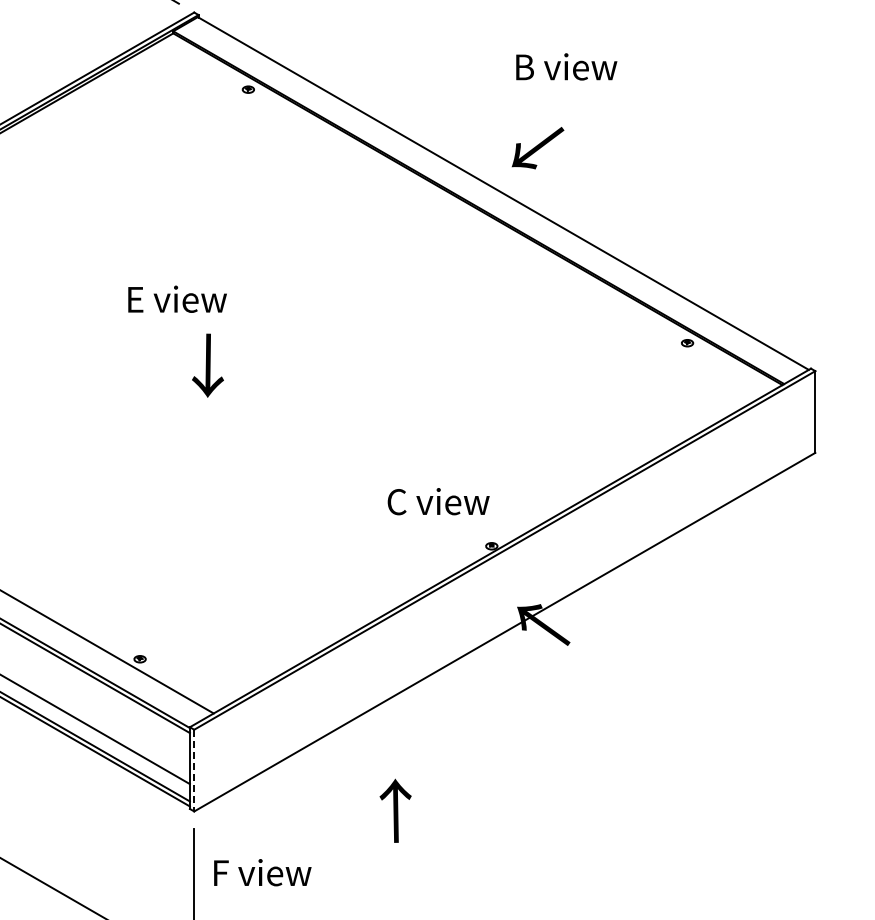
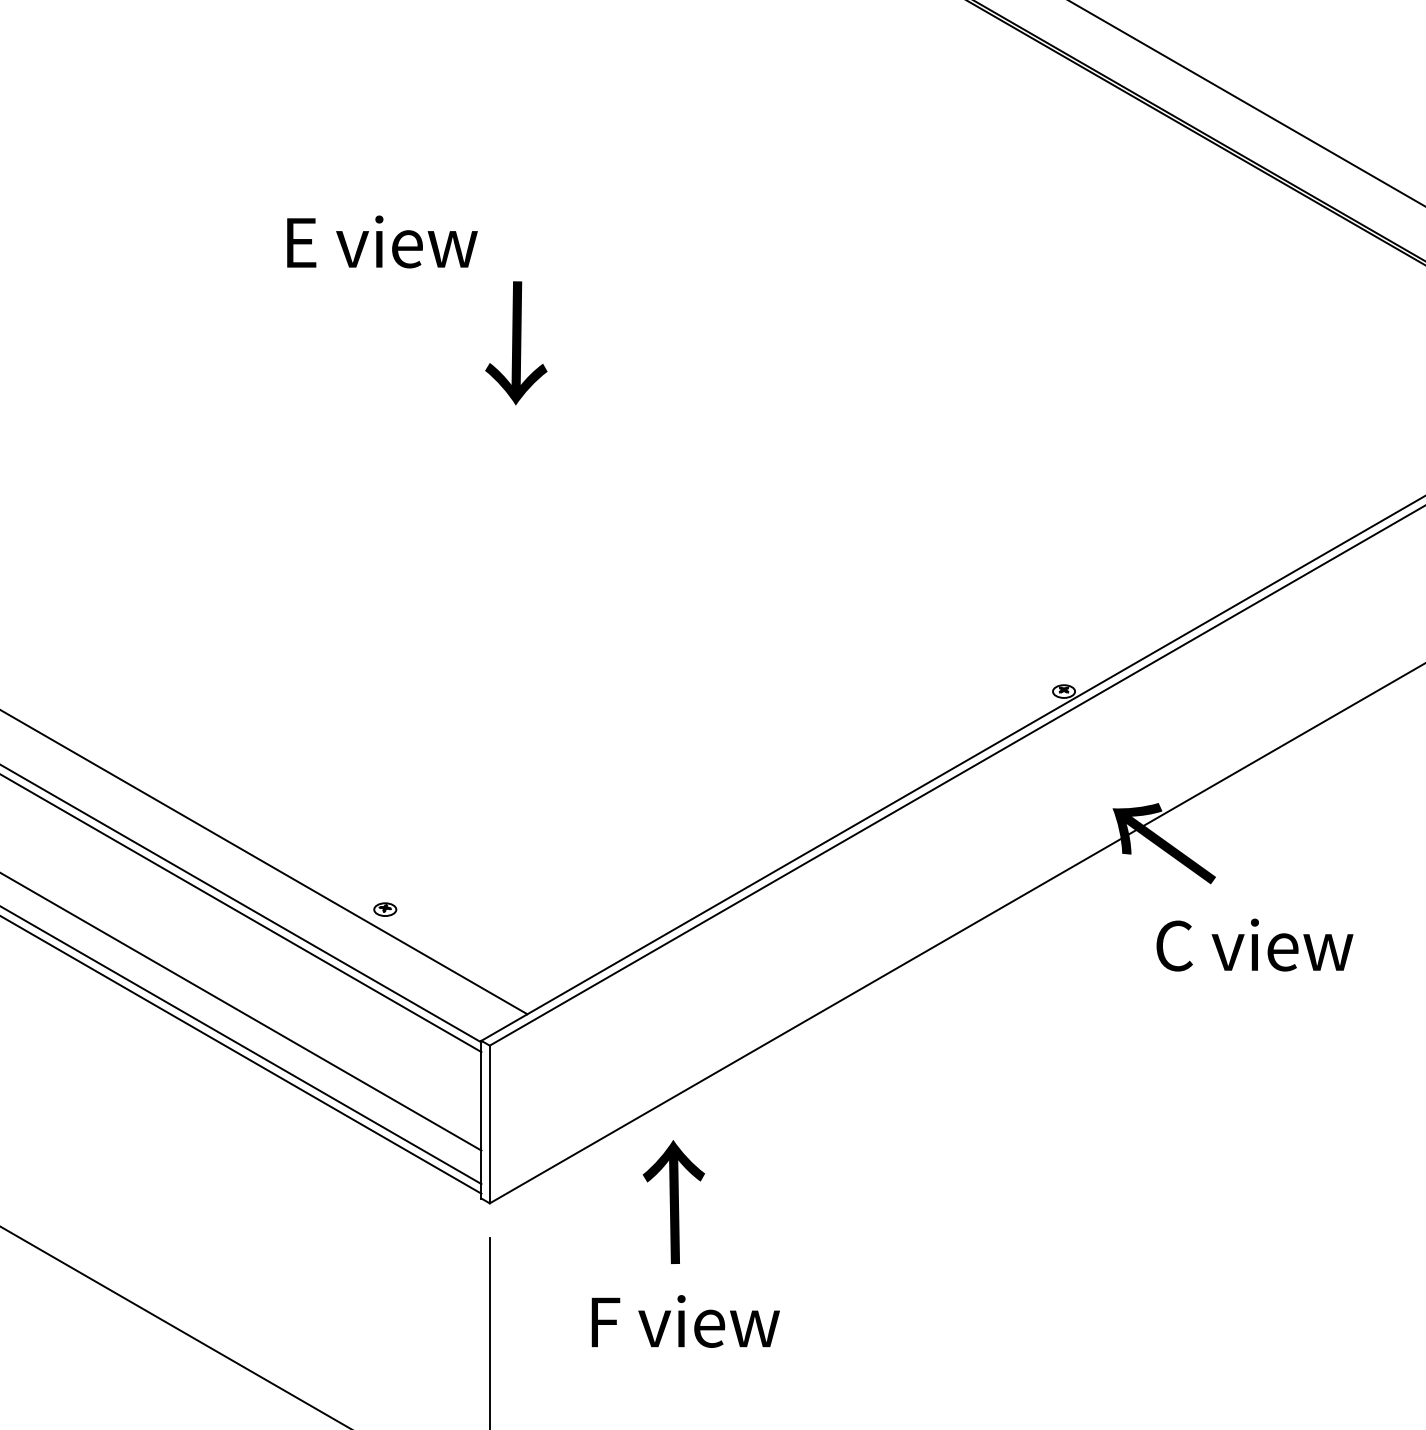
text: (177, 298) -> (382, 240), moved
text: (438, 501) -> (1254, 944), moved
line: (194, 770) -> (490, 1124), dashed -> solid
text: (395, 810) -> (673, 1201), moved
text: (262, 872) -> (685, 1321), moved

